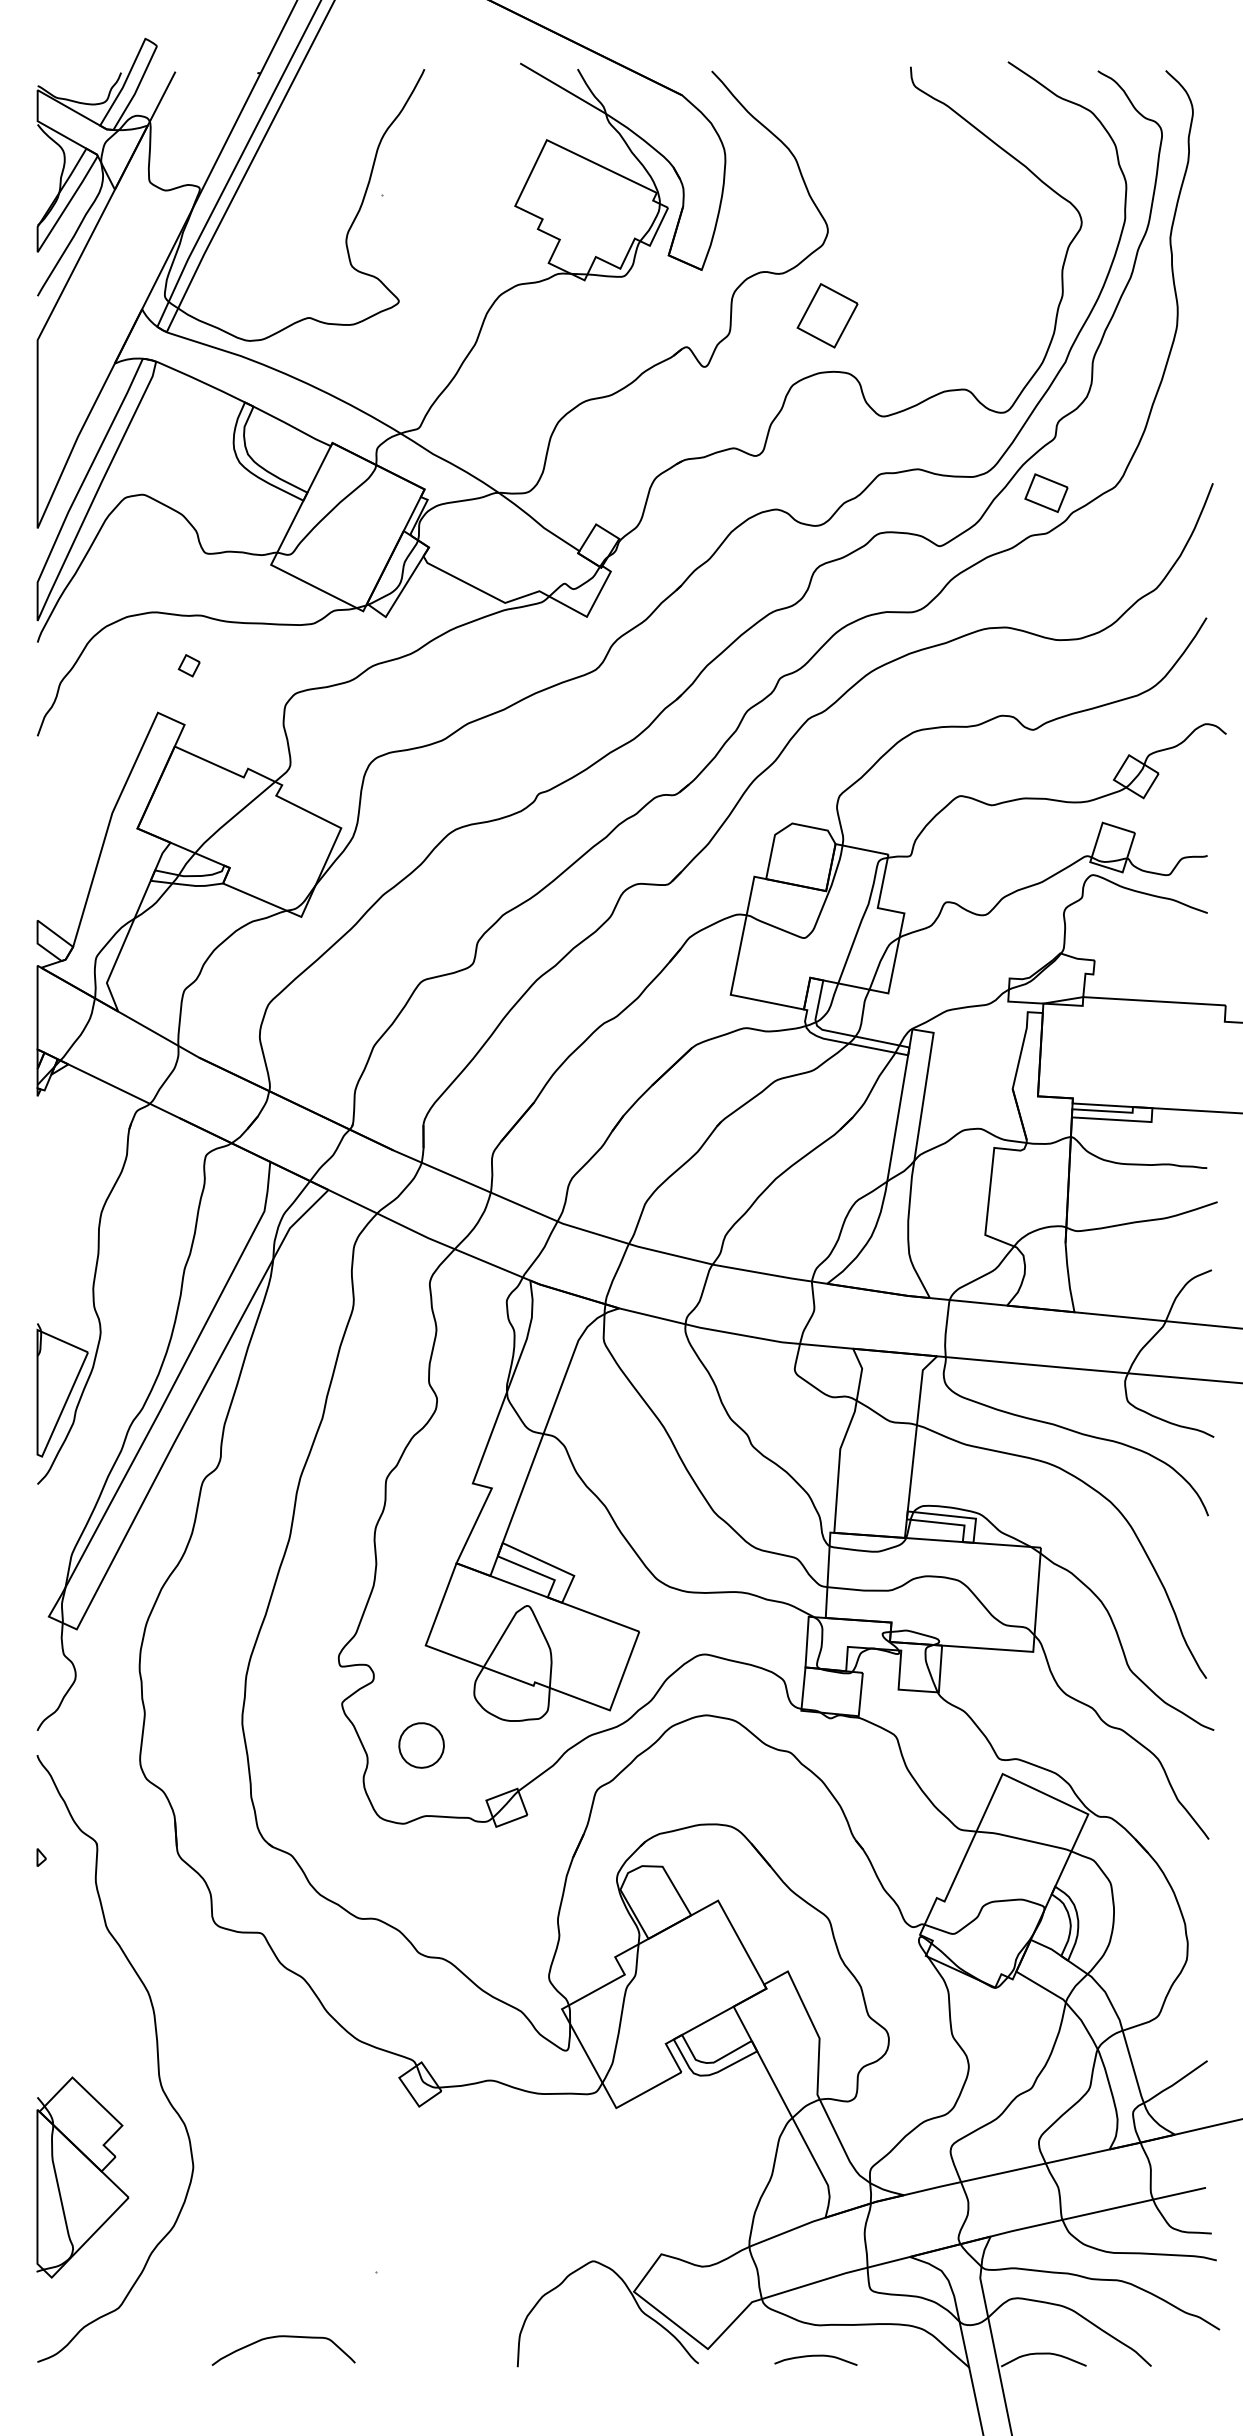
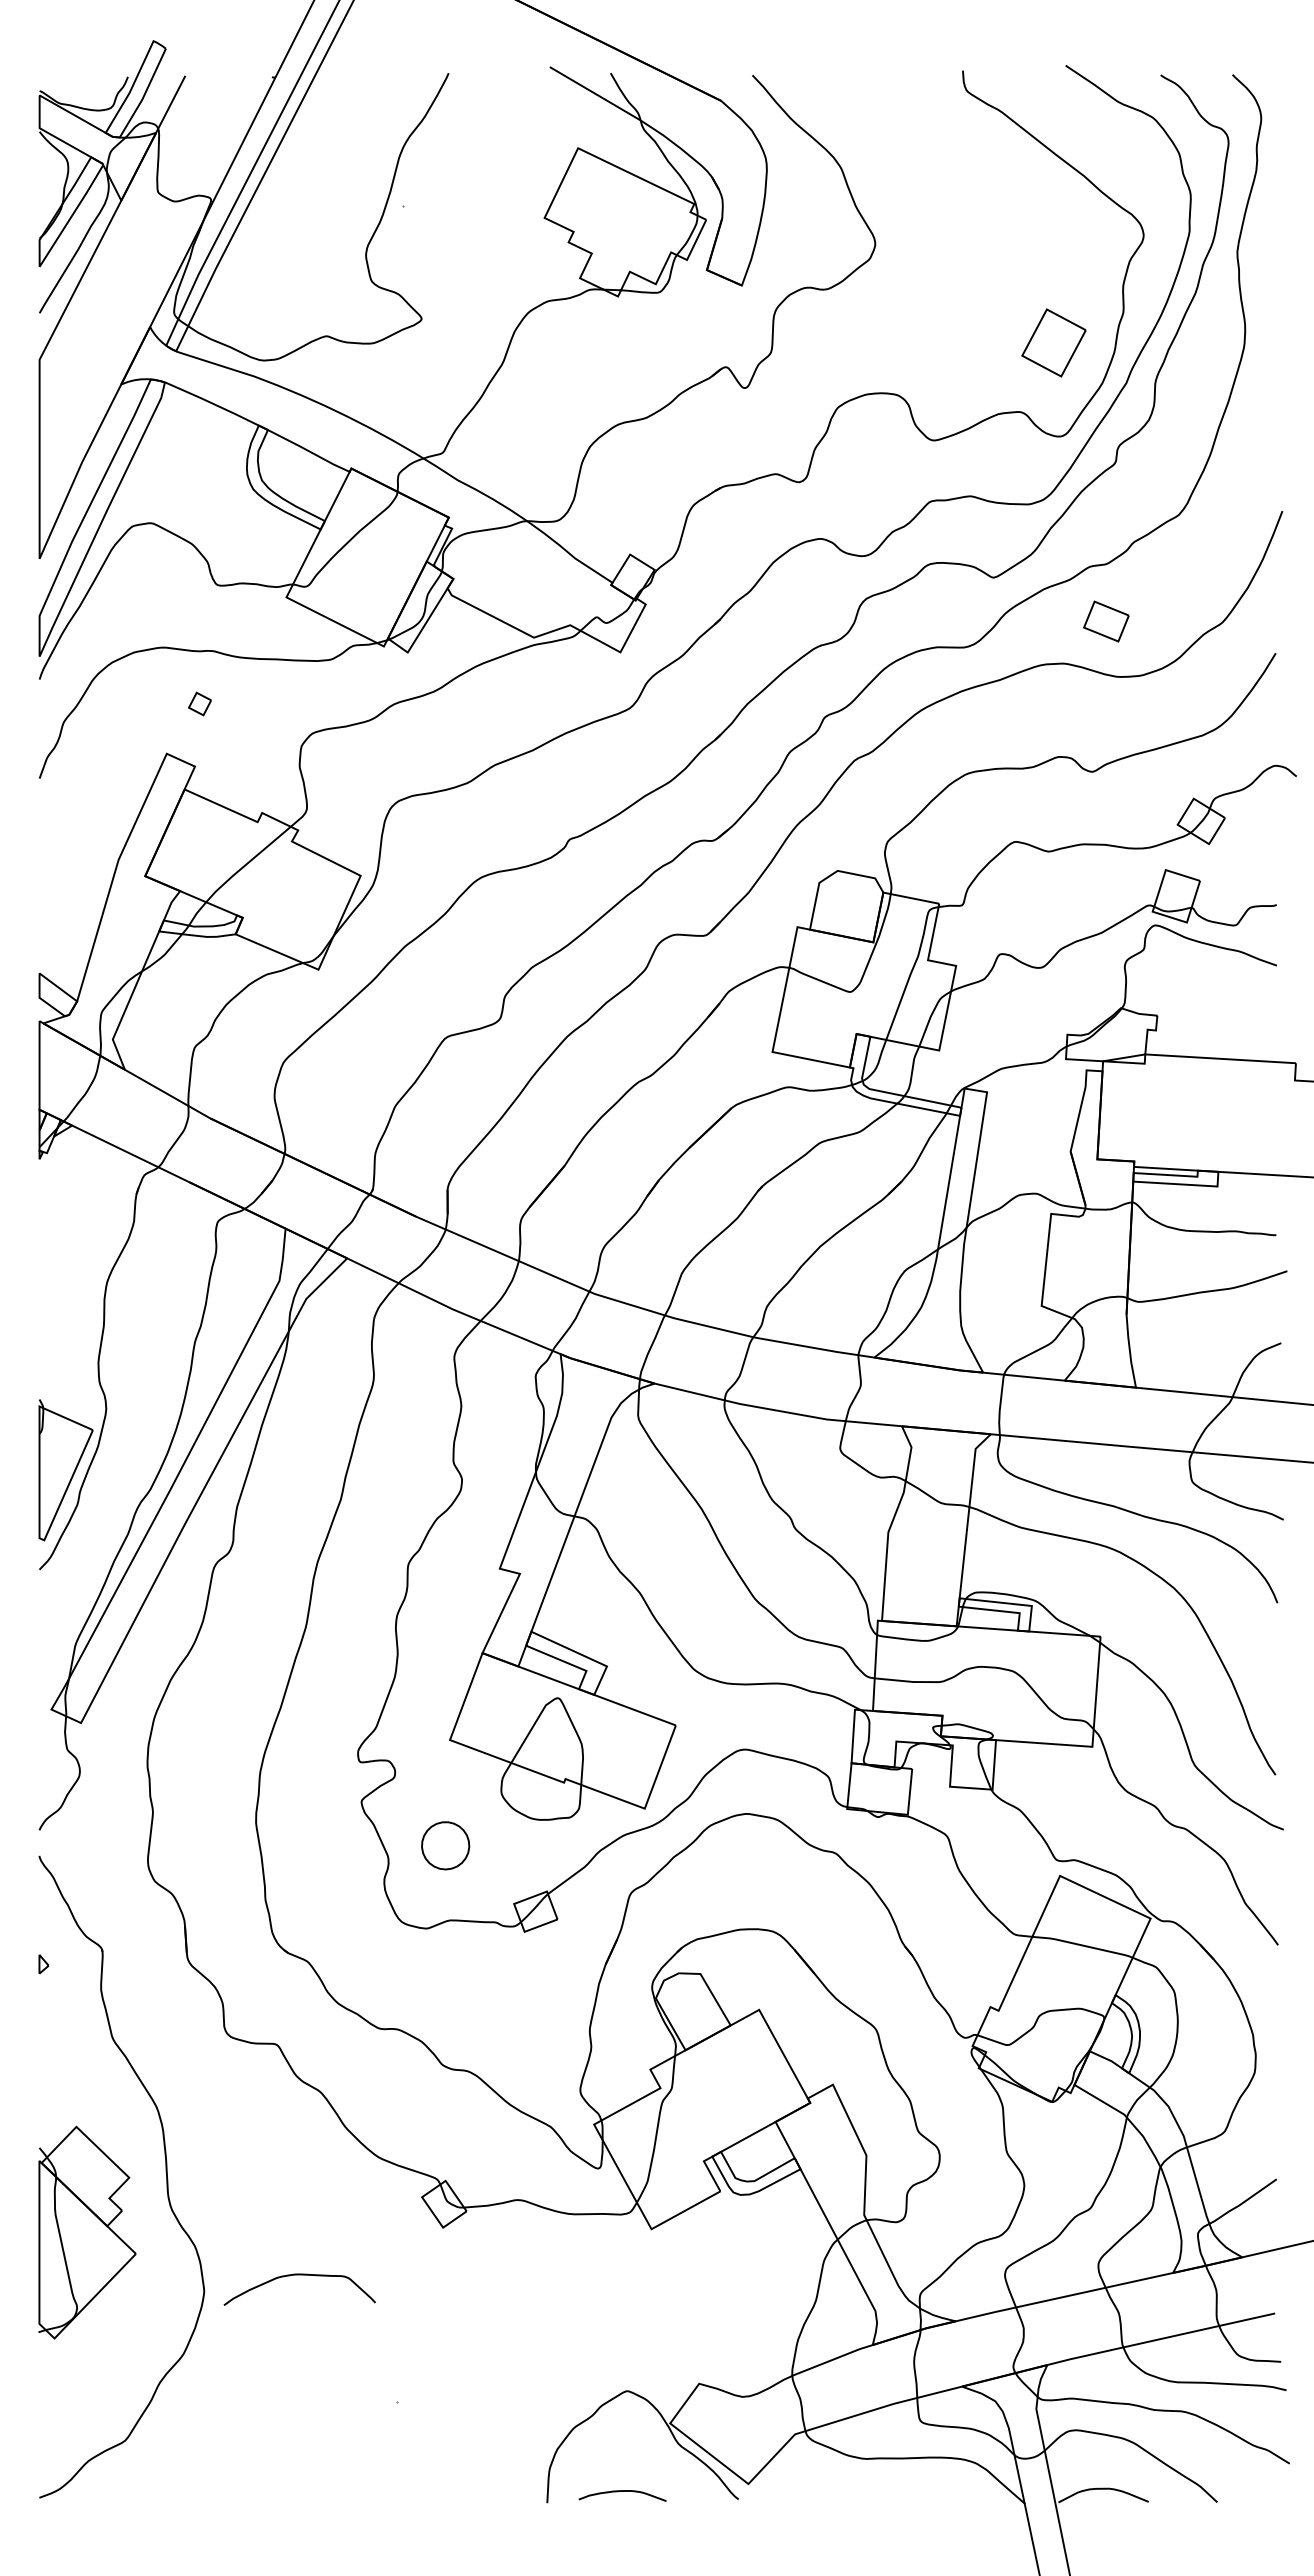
part: (827, 315) -> (1053, 342), moved
part: (1046, 493) -> (1106, 621), moved
part: (82, 2177) -> (87, 2232), moved
curve: (283, 2337) -> (299, 2275), moved
curve: (815, 2356) -> (622, 2491), moved

